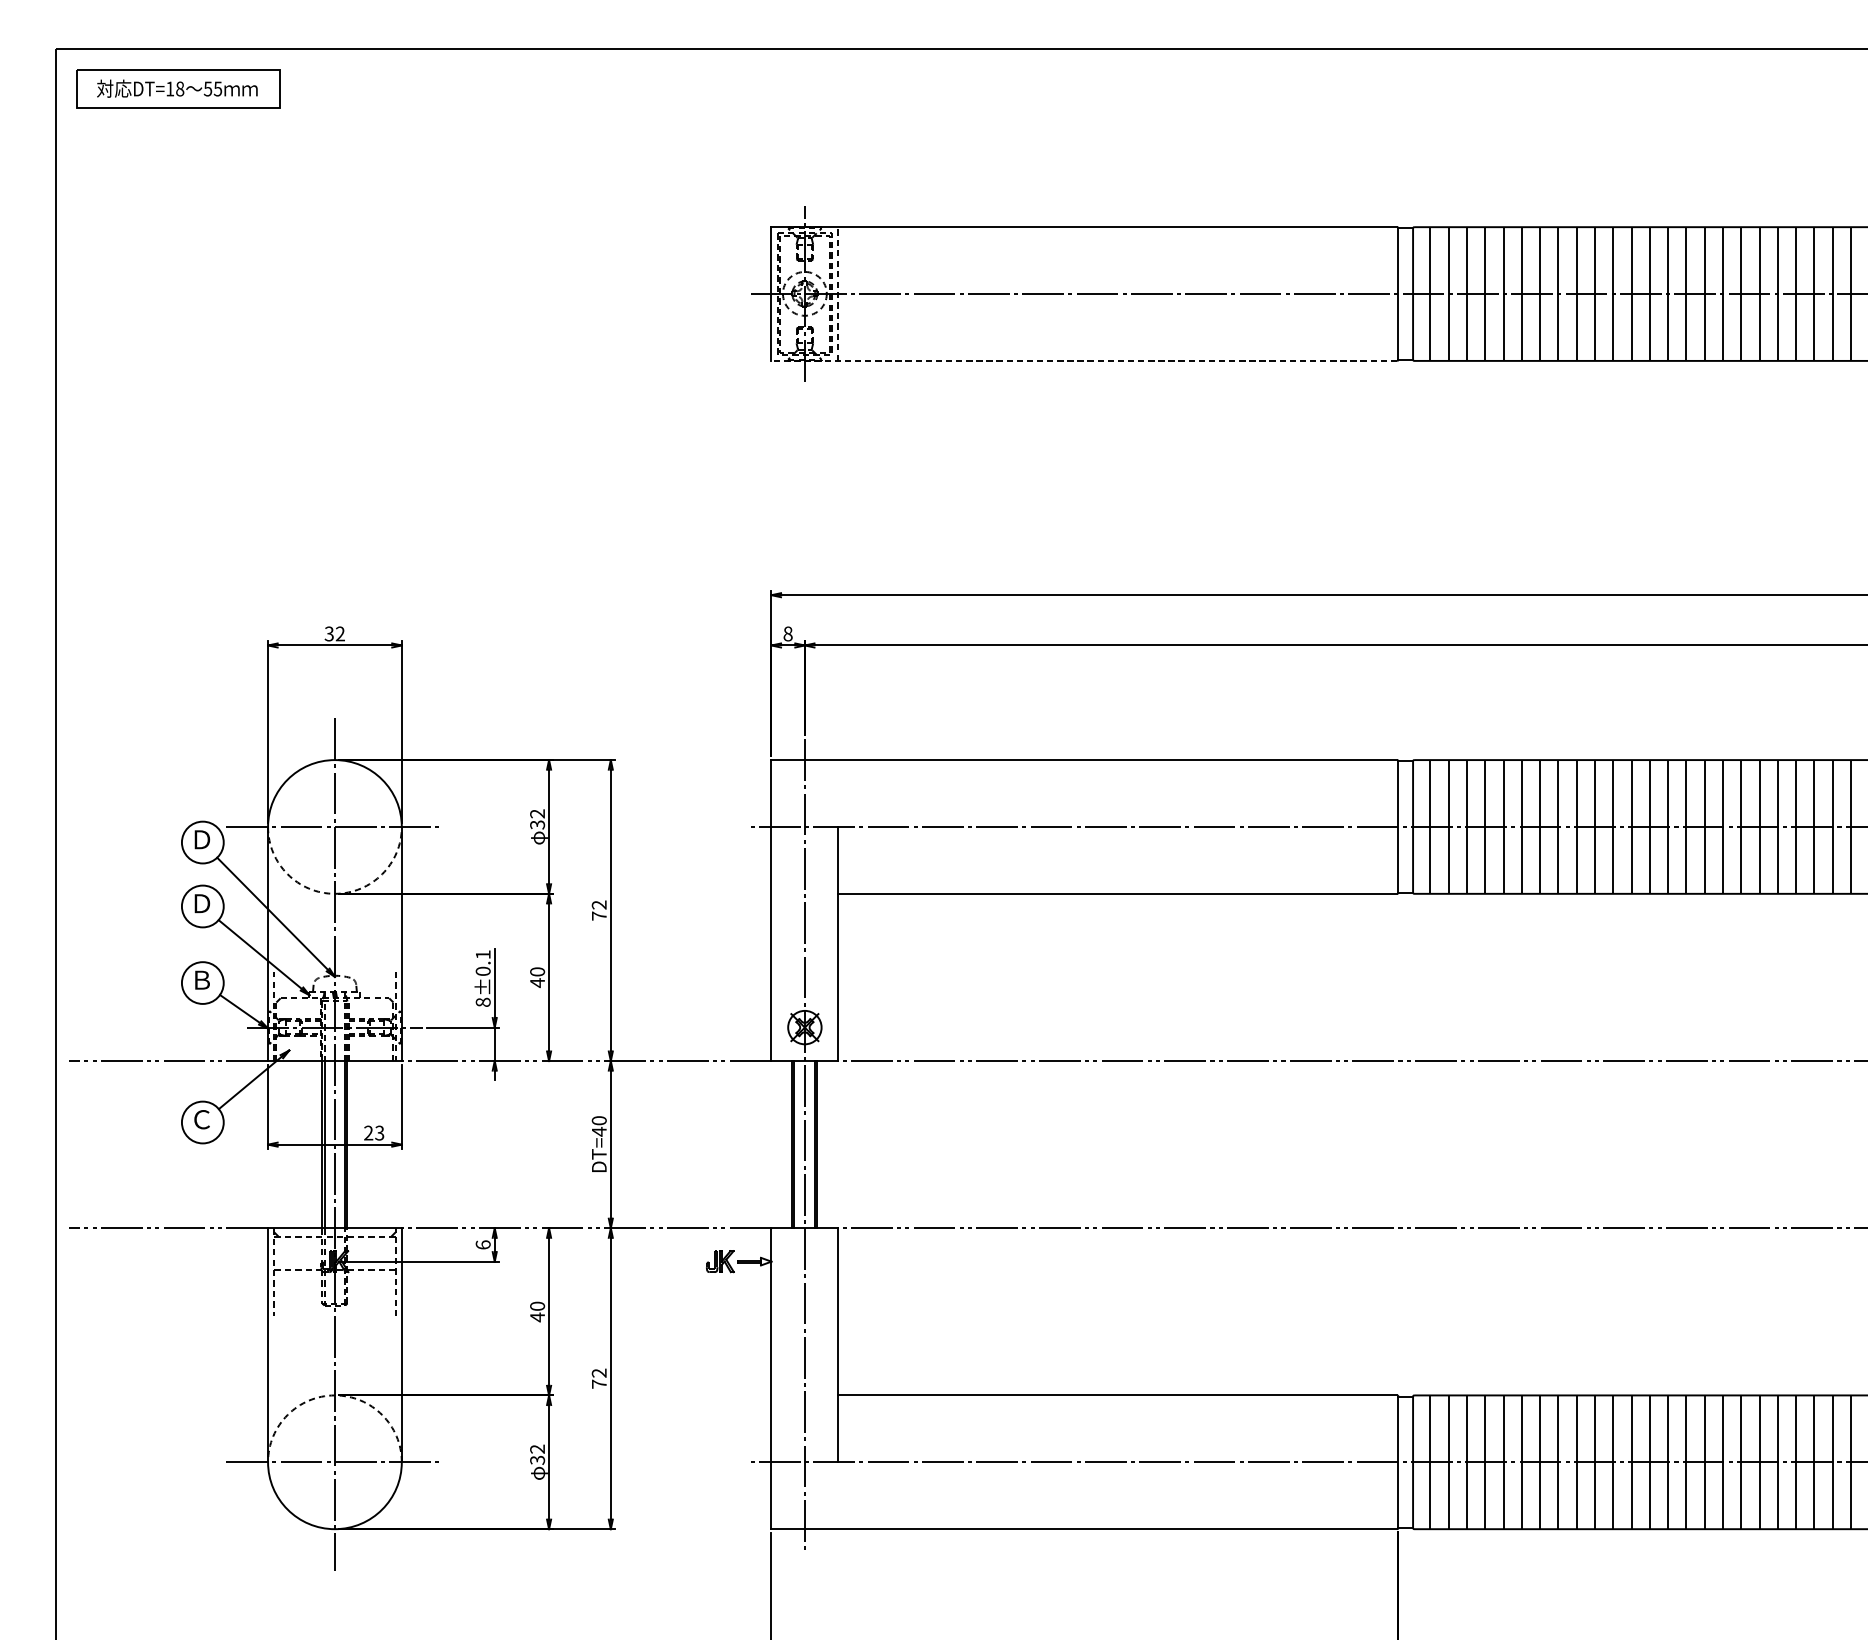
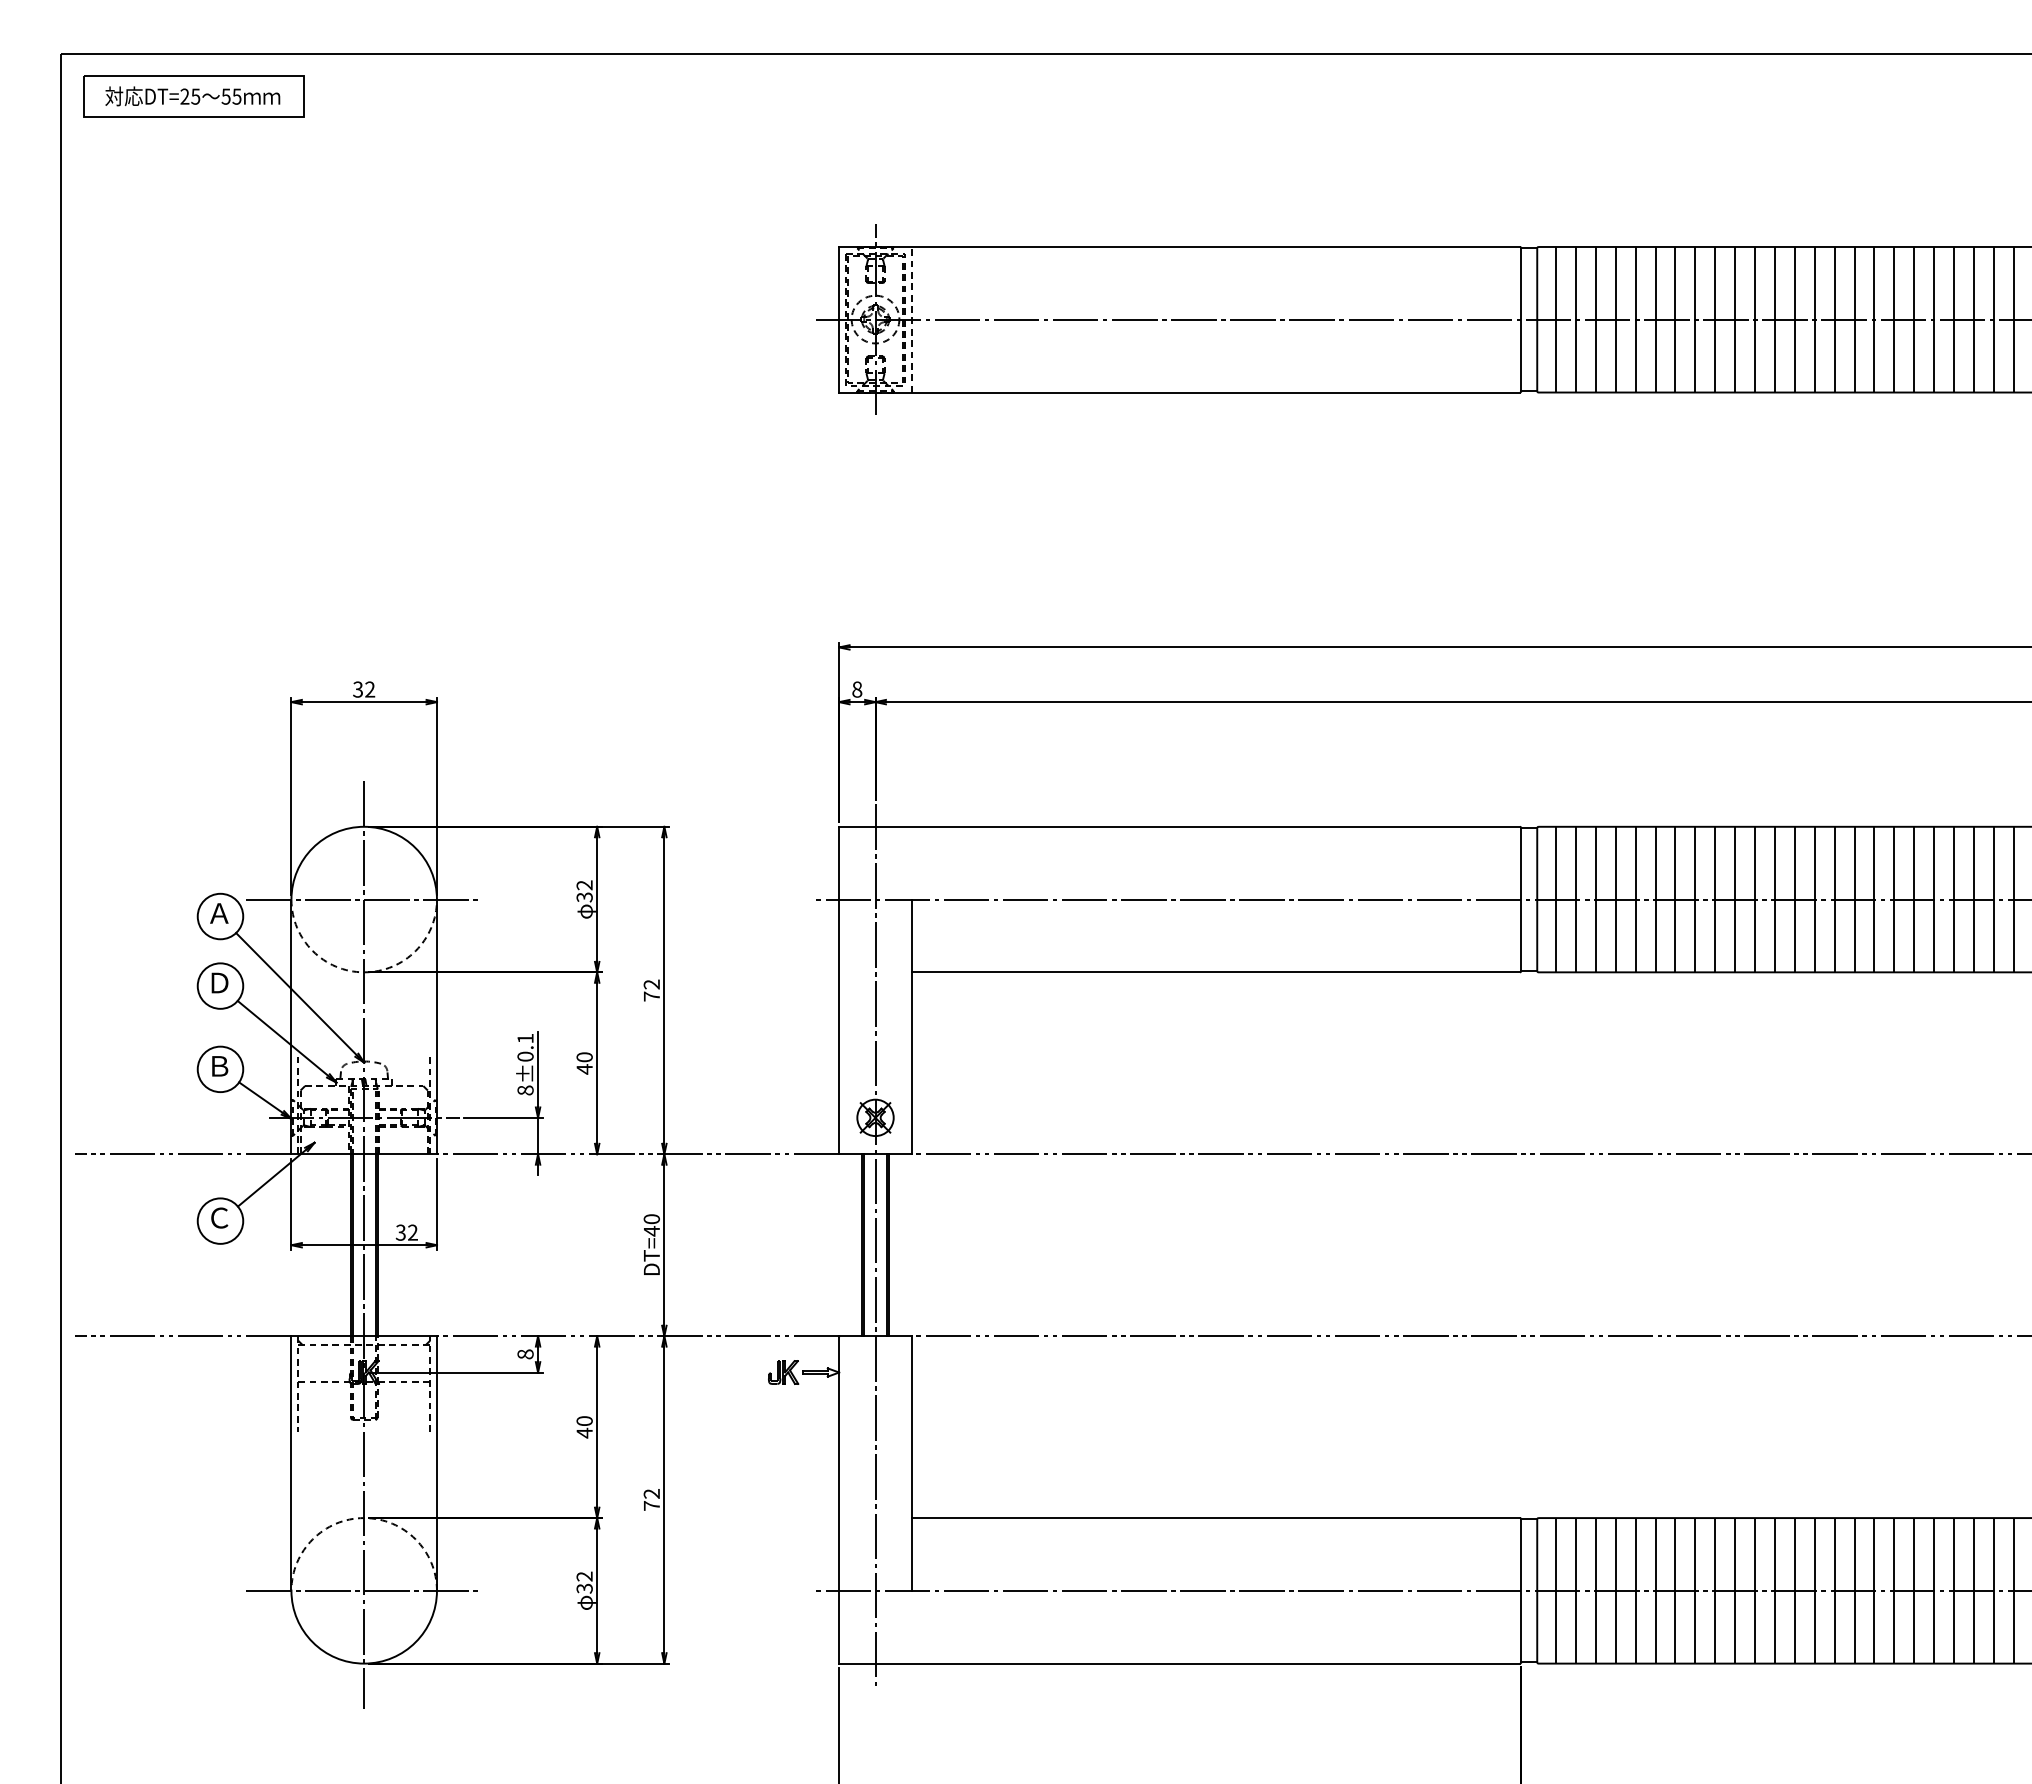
text: (175, 88) -> (190, 96), DT=18 -> DT=25
line: (1084, 360) -> (1179, 392), dashed -> solid
text: (201, 839) -> (219, 913), Ｄ -> Ａ
text: (373, 1132) -> (406, 1232), 23 -> 32
text: (483, 1245) -> (525, 1354), 6 -> 8

